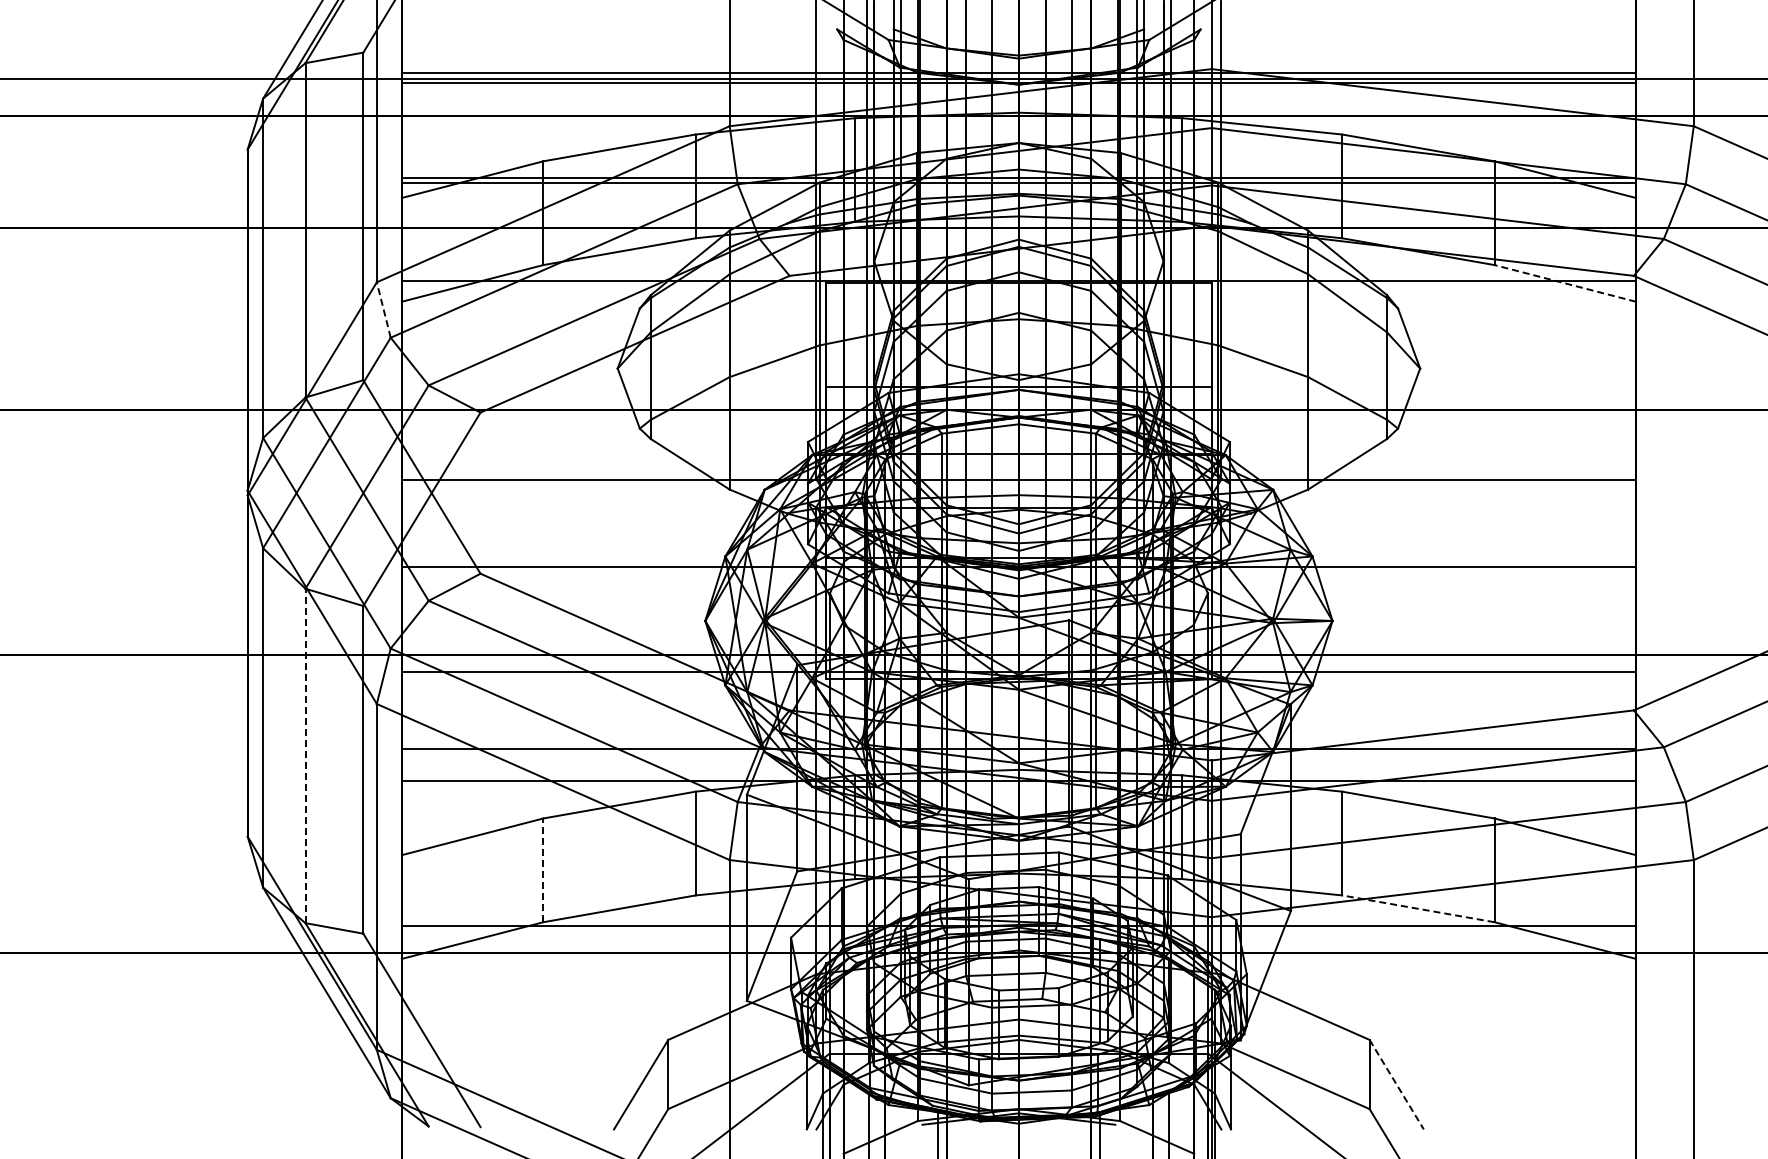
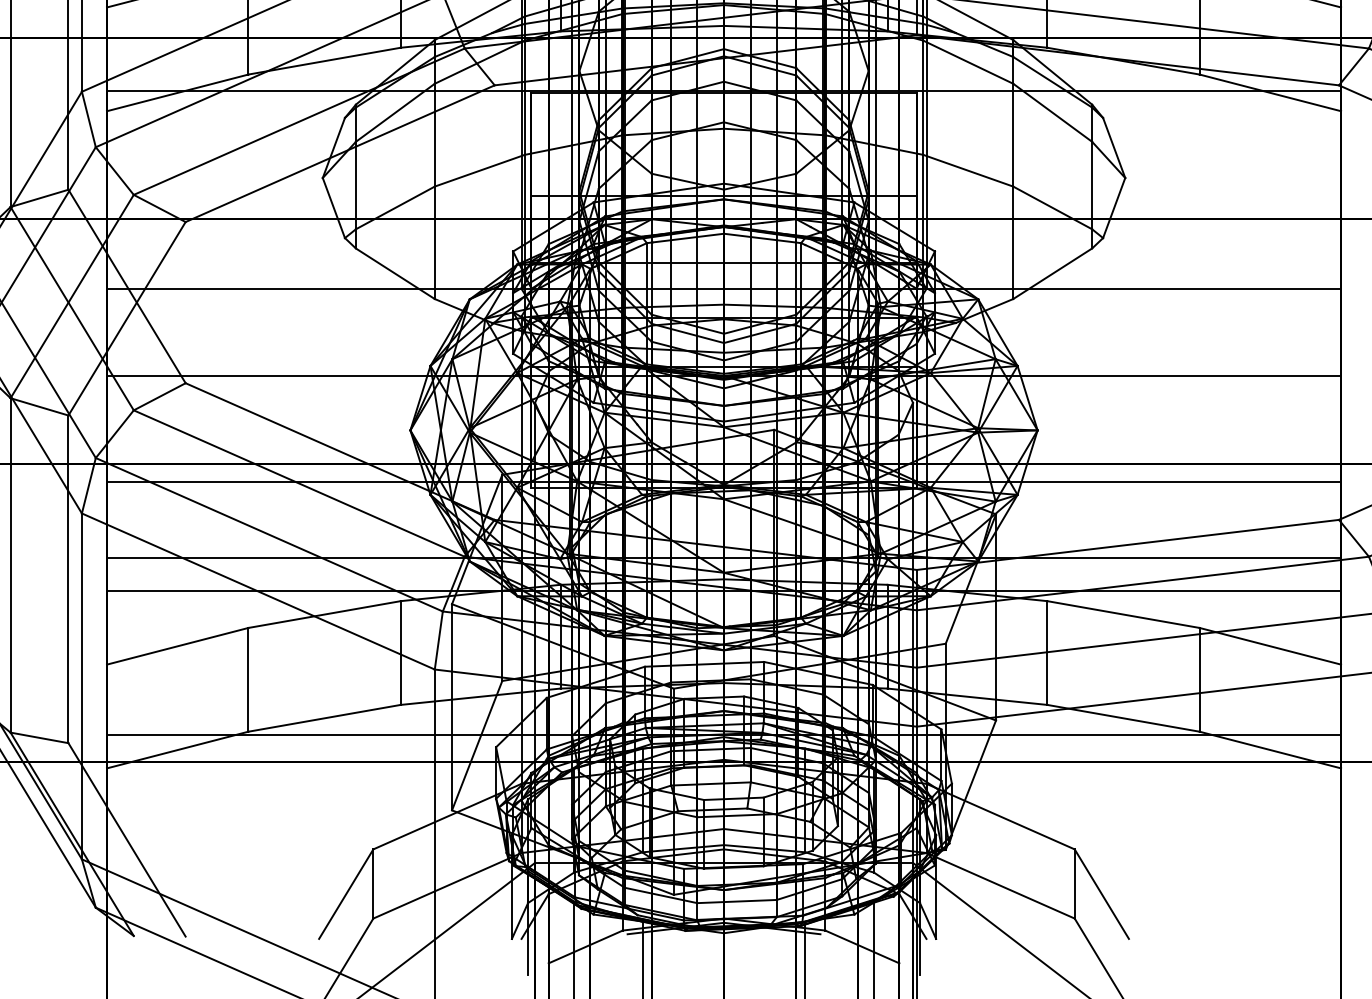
line: (1564, 283) -> (1269, 92), dashed -> solid
line: (383, 310) -> (88, 119), dashed -> solid
line: (305, 755) -> (10, 564), dashed -> solid
line: (543, 870) -> (248, 679), dashed -> solid
line: (1417, 908) -> (1122, 717), dashed -> solid
line: (1396, 1085) -> (1101, 894), dashed -> solid

